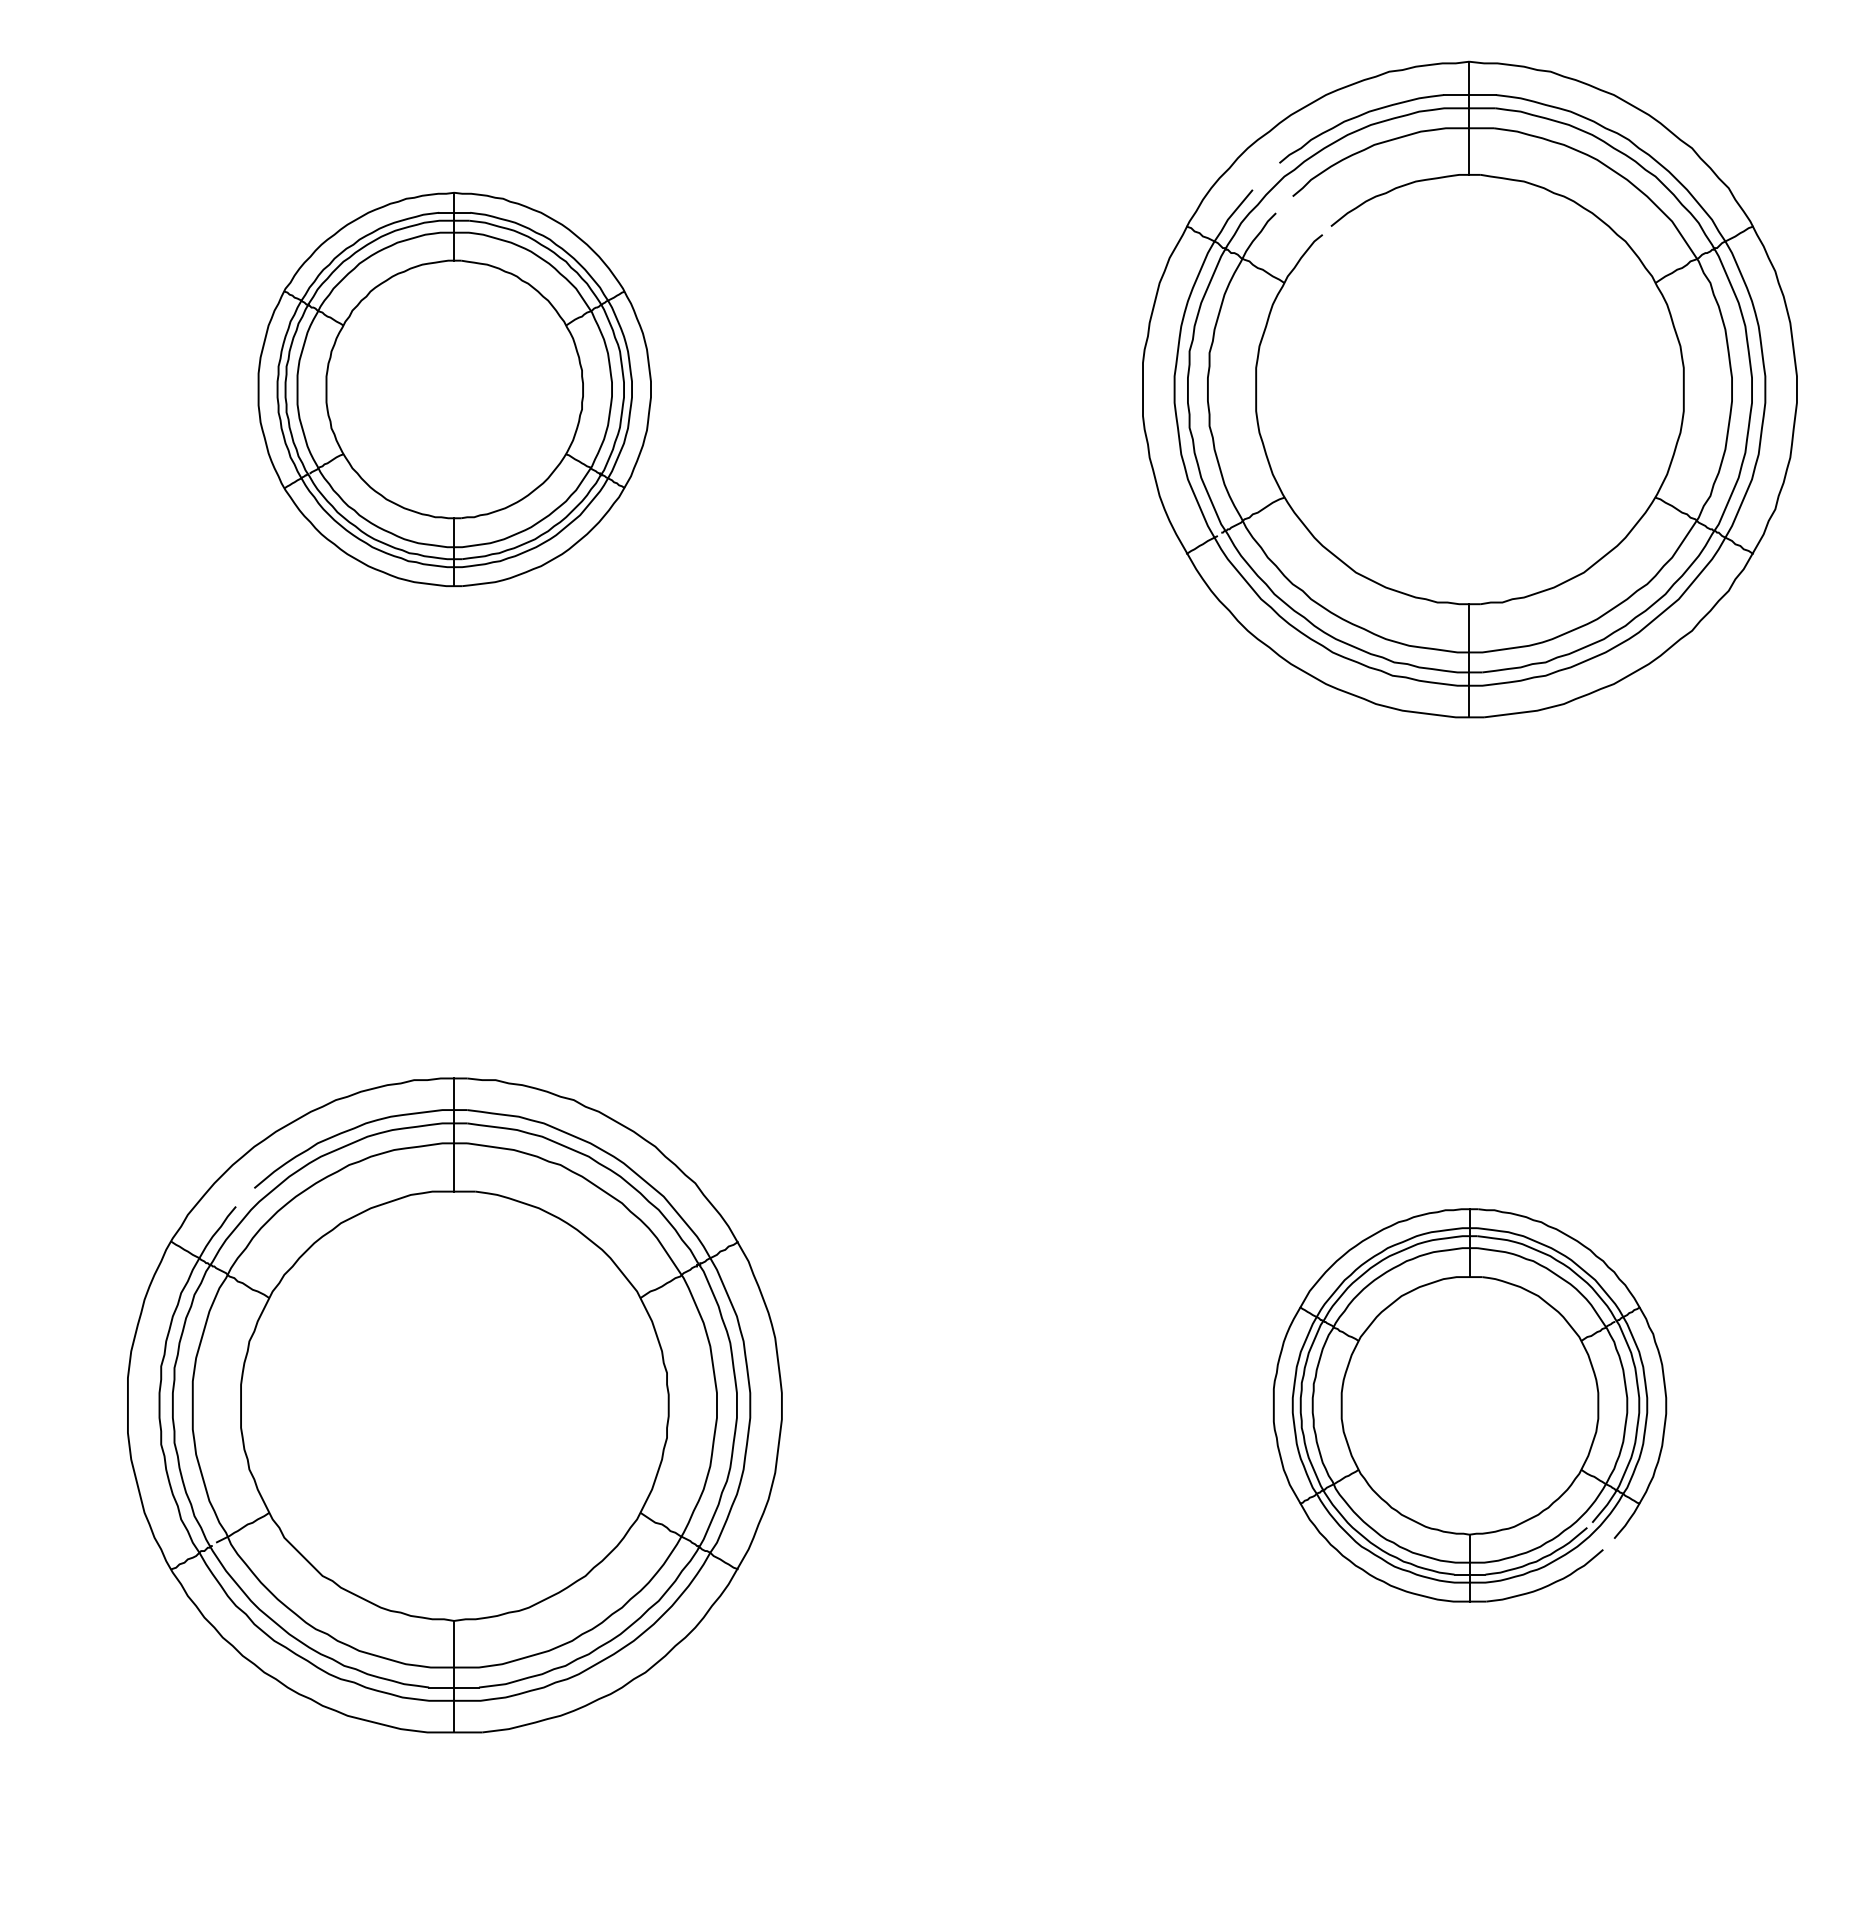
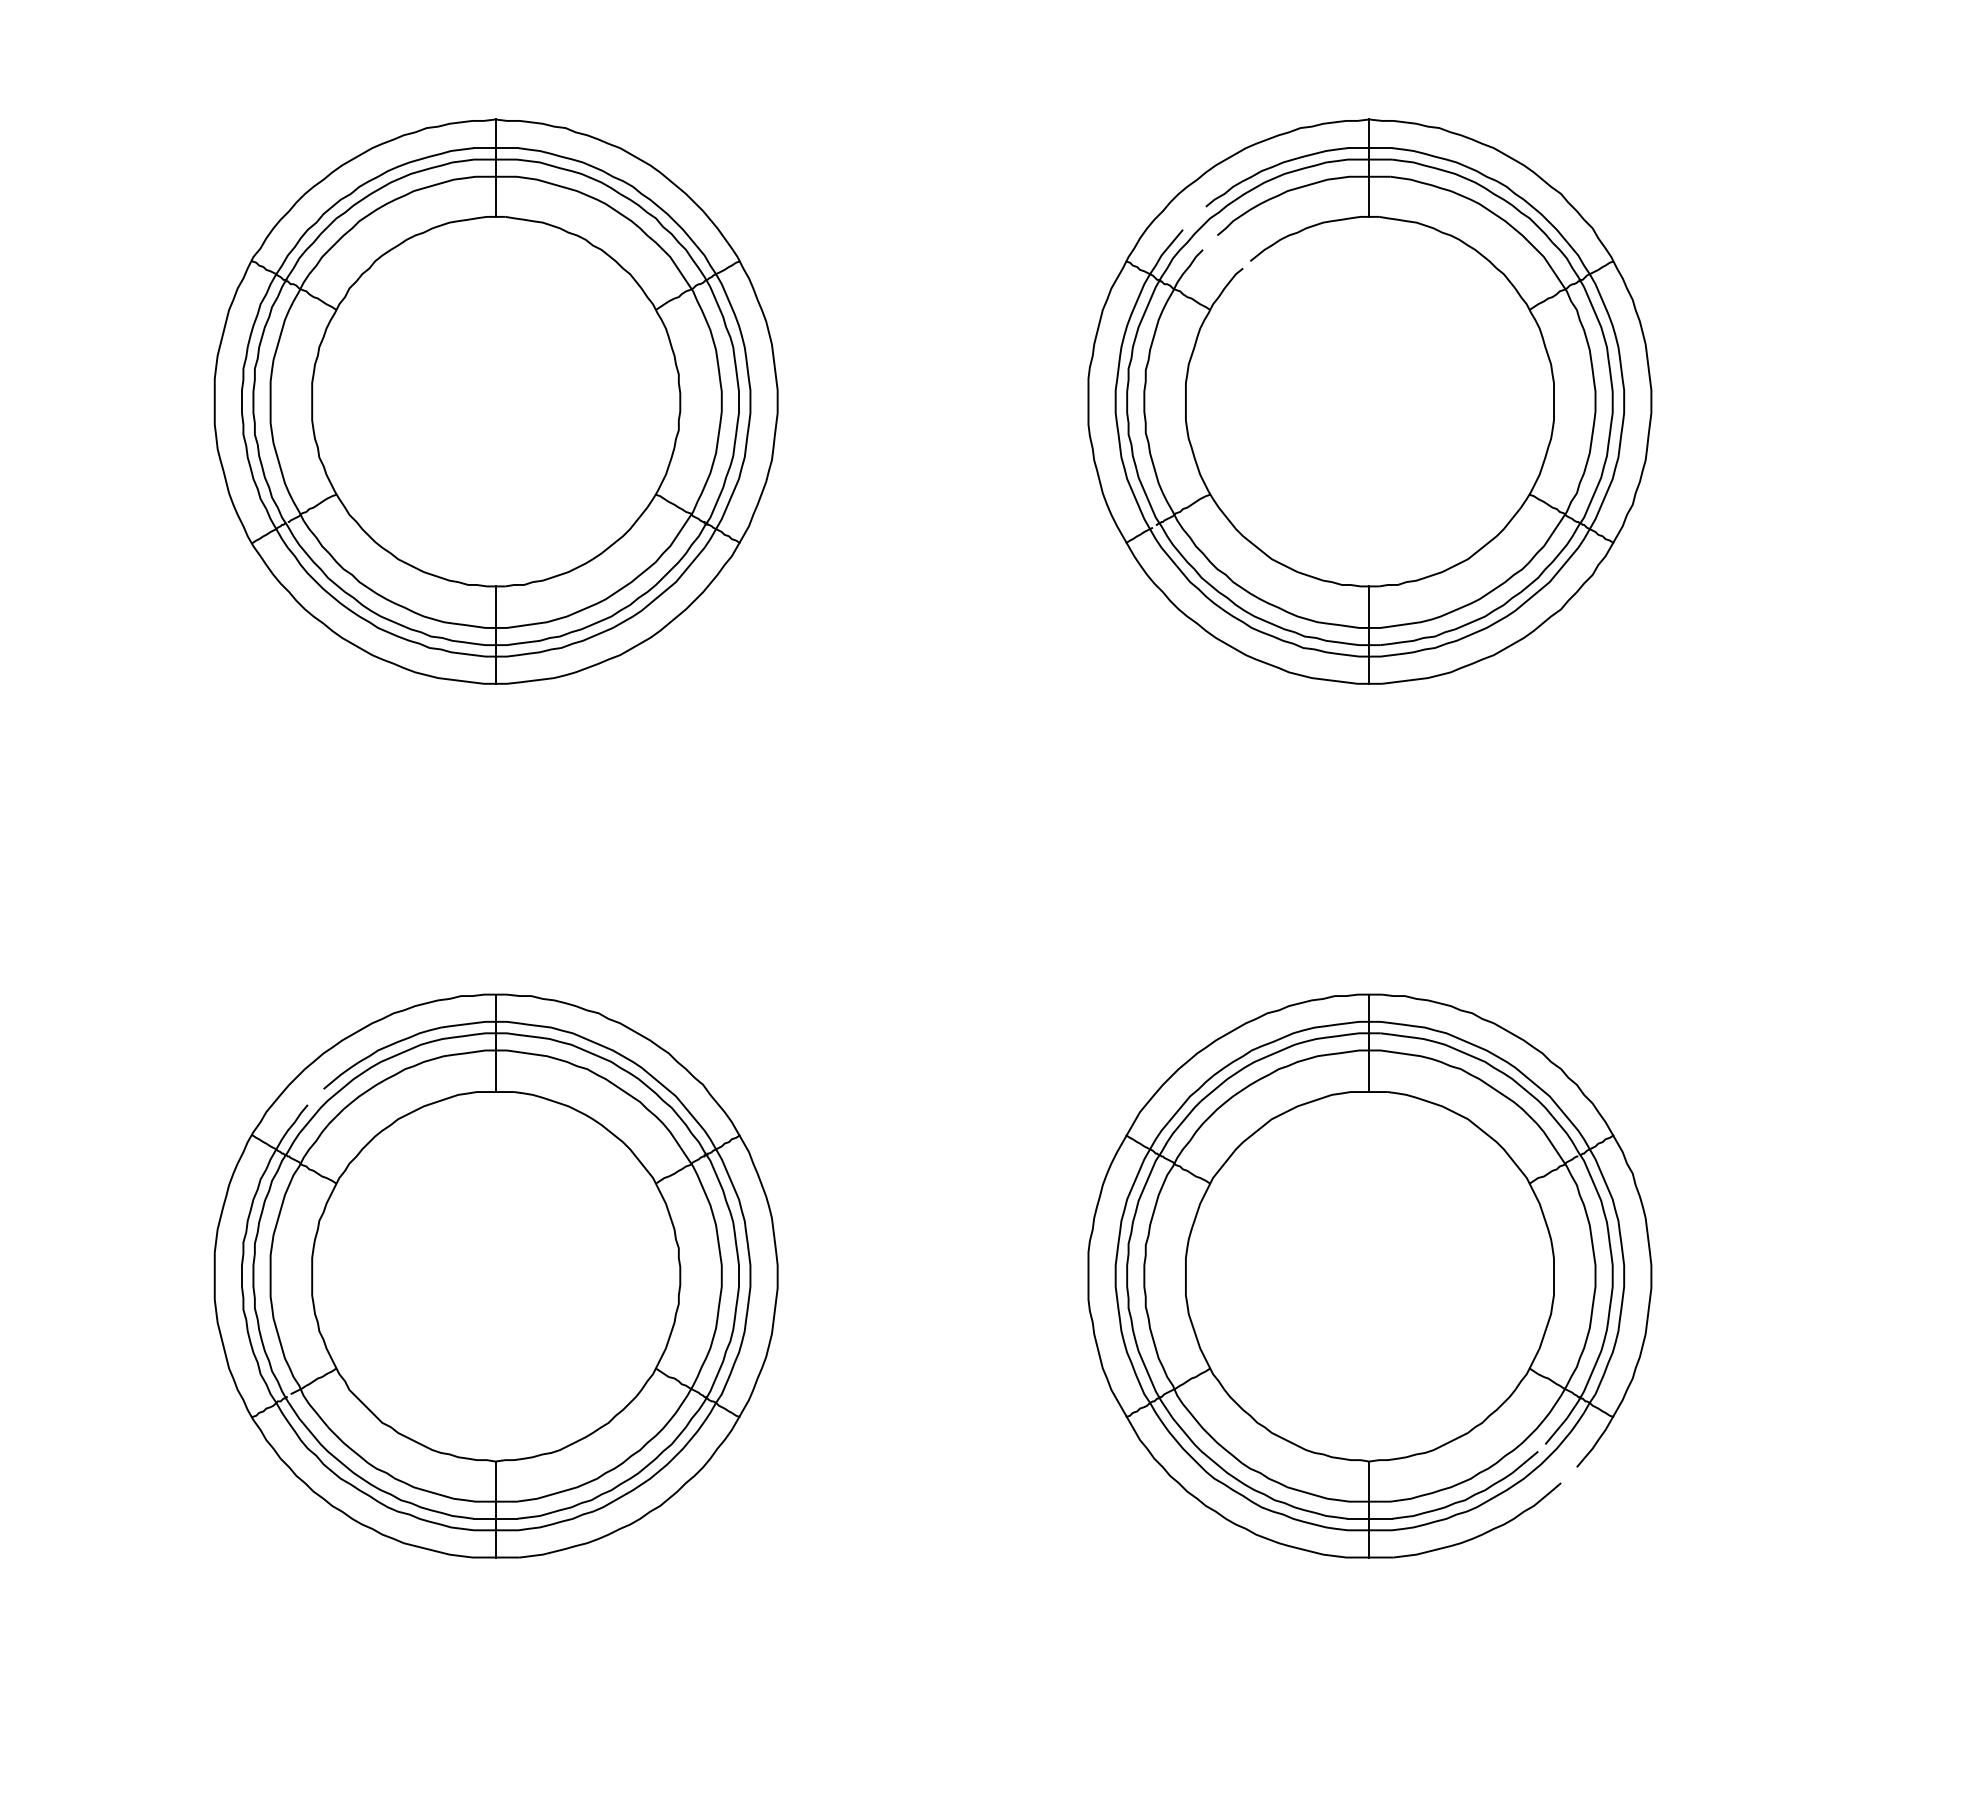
part: (454, 389) -> (495, 401), size x1.67
part: (1469, 1404) -> (1369, 1275), size x1.67

